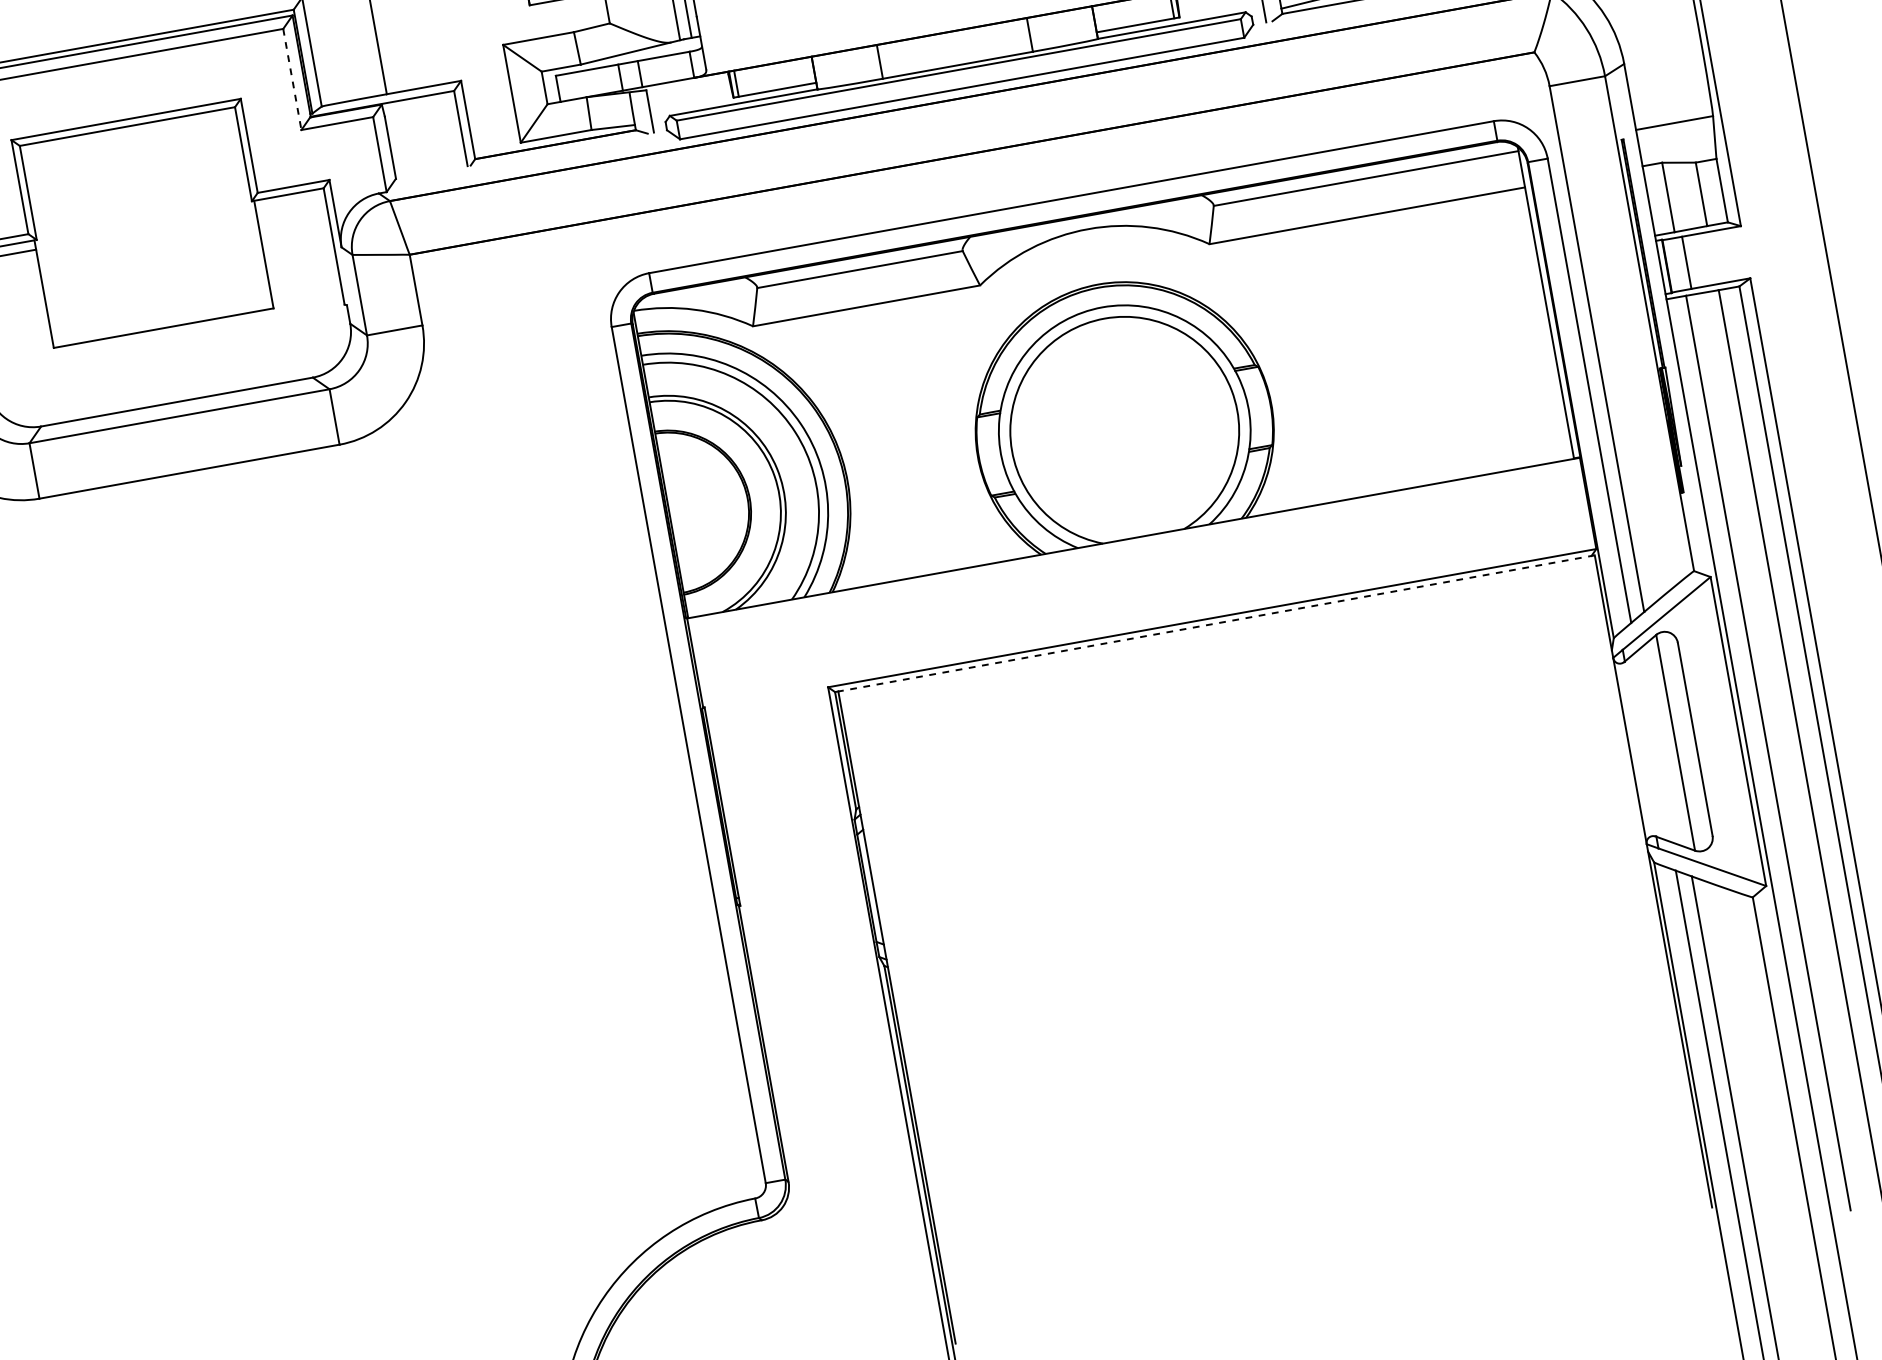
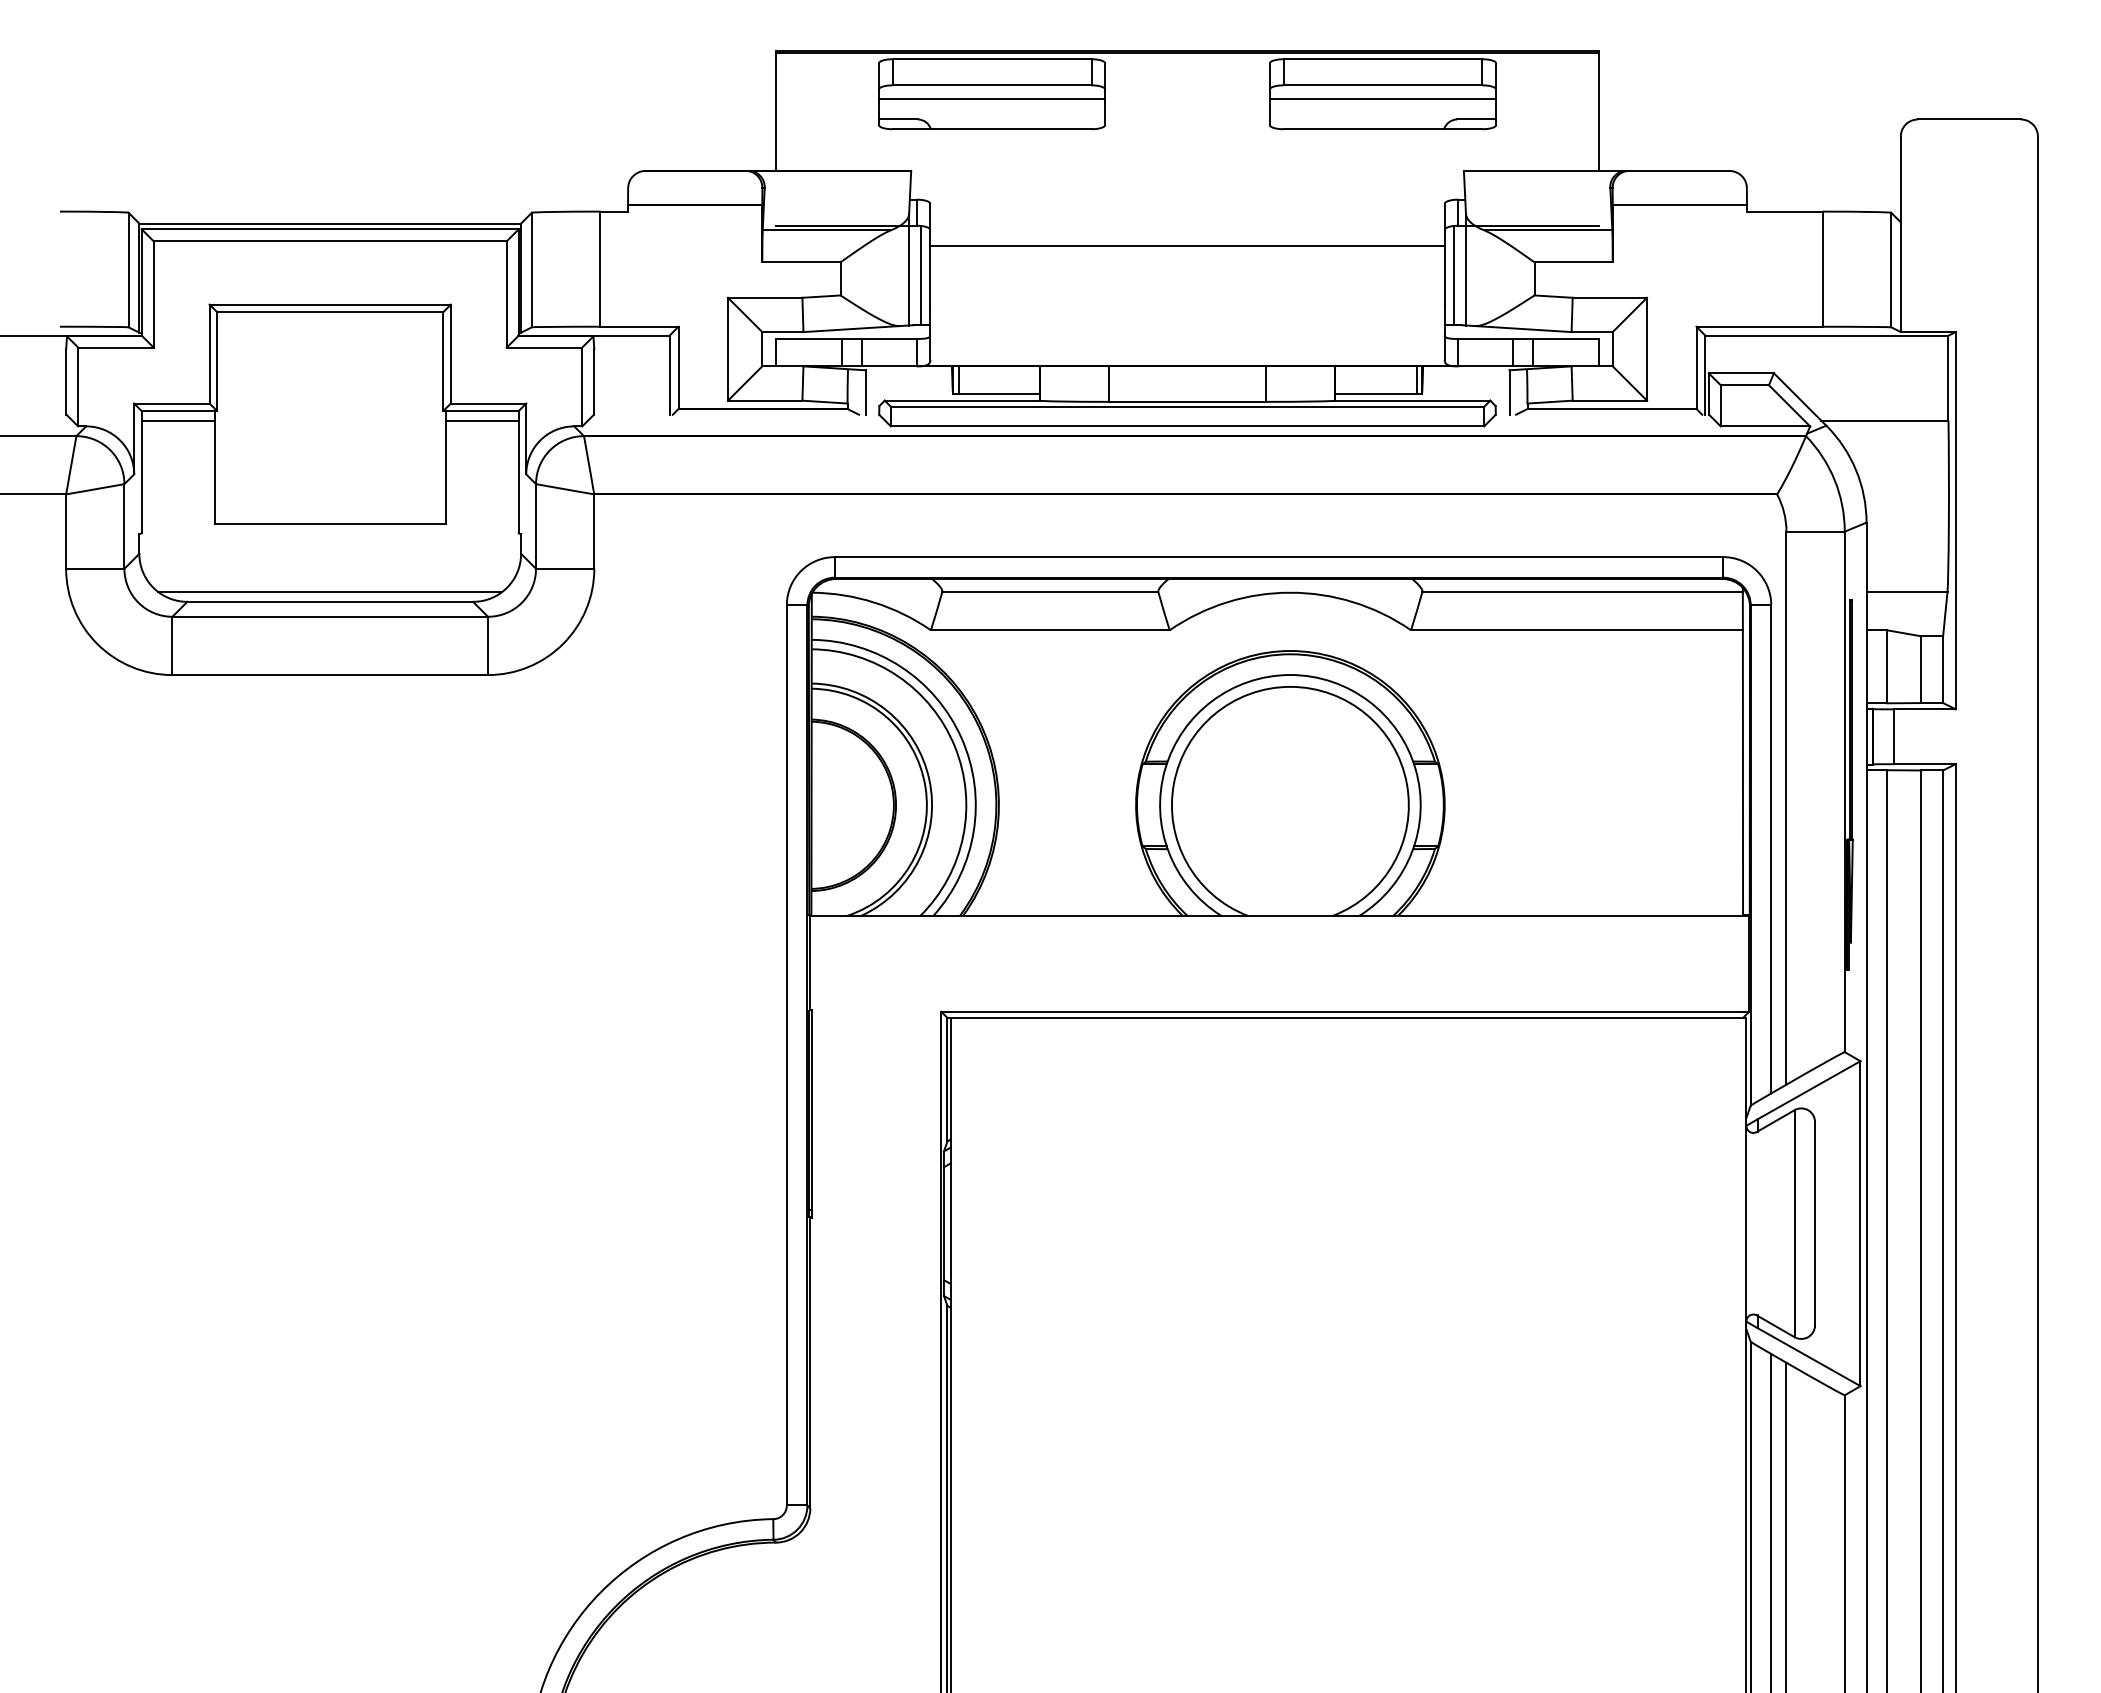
line: (292, 79) -> (506, 294), dashed -> solid
line: (289, 203) -> (481, 420), added
line: (175, 393) -> (330, 592), added
line: (1216, 623) -> (1348, 1017), dashed -> solid

